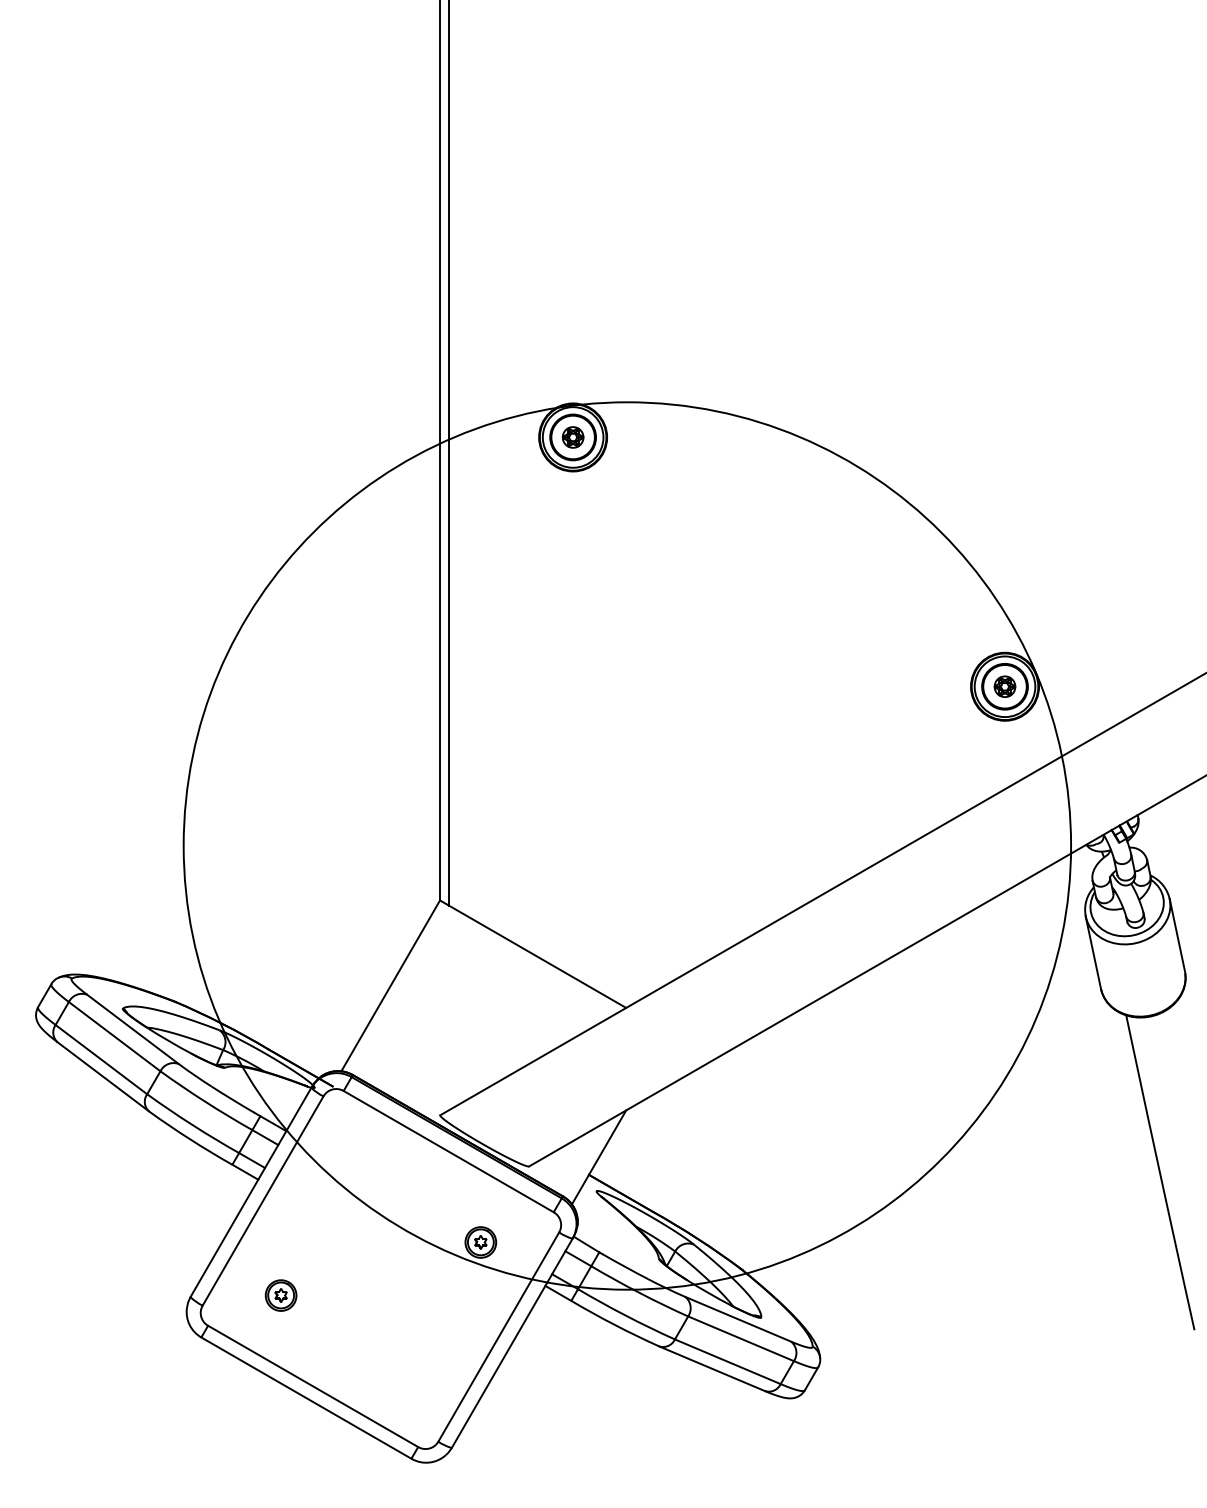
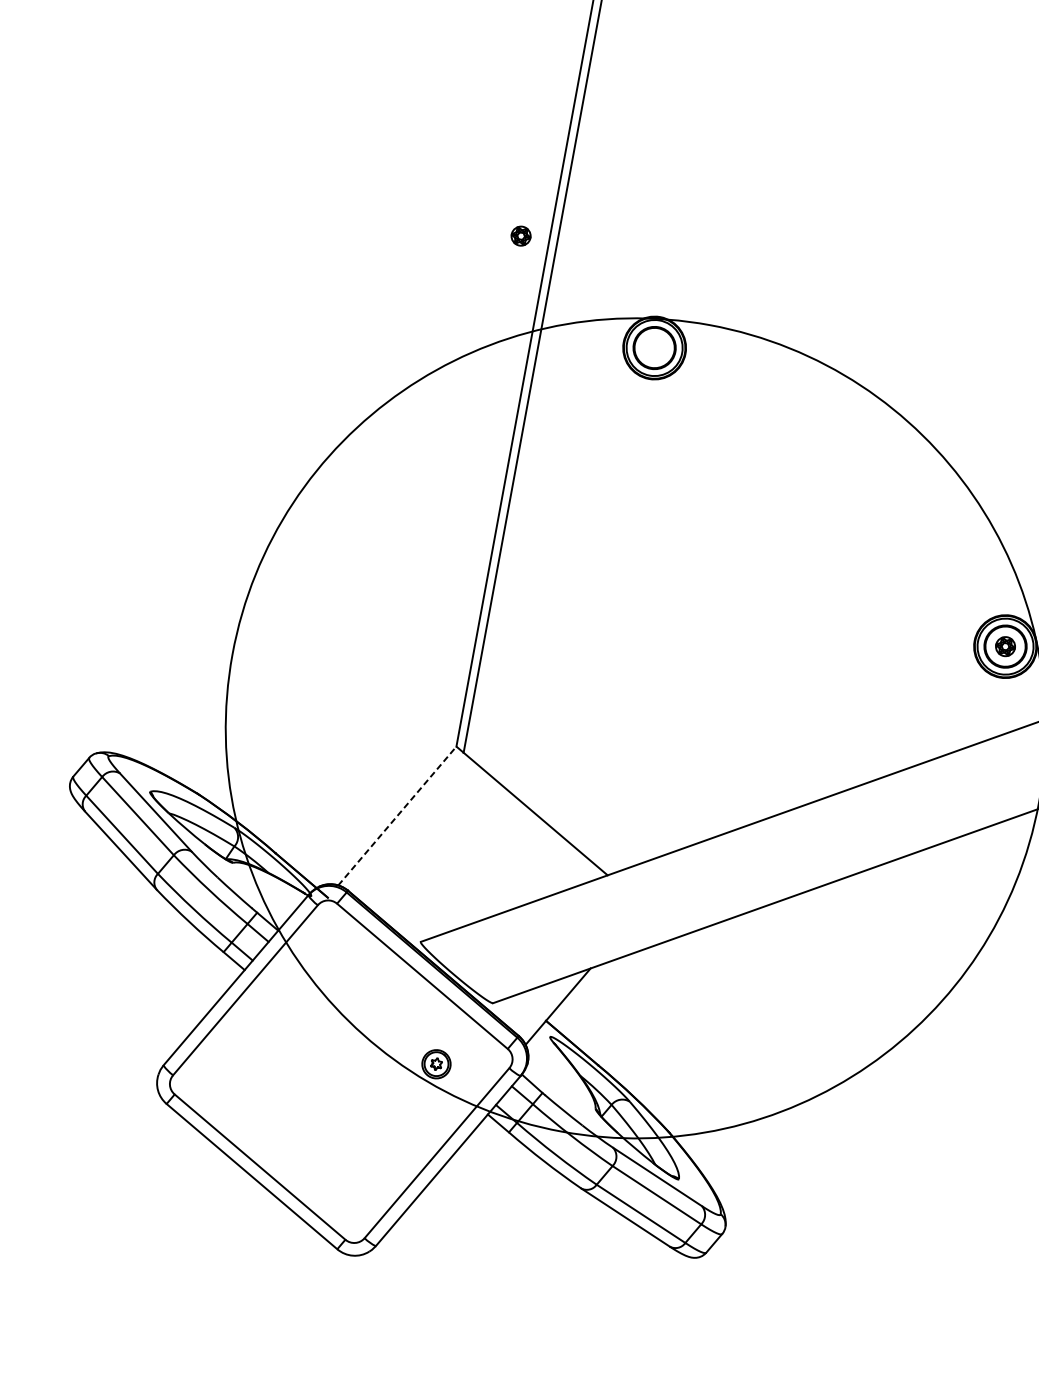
part: (572, 437) -> (520, 236), moved
line: (390, 985) -> (397, 815), solid -> dashed
part: (280, 1295) -> (245, 1079), removed

